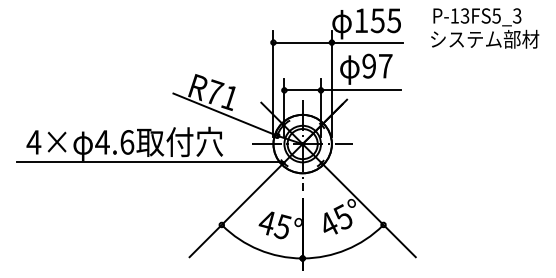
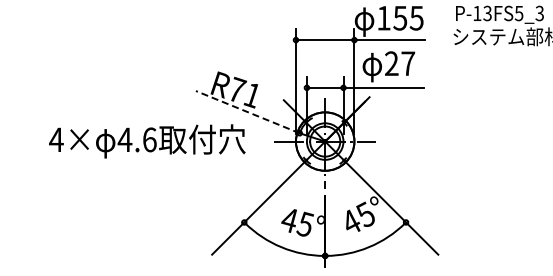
text: (368, 66) -> (391, 64), 97 -> 27
line: (224, 114) -> (247, 112), solid -> dashed
line: (149, 162) -> (172, 160), removed

